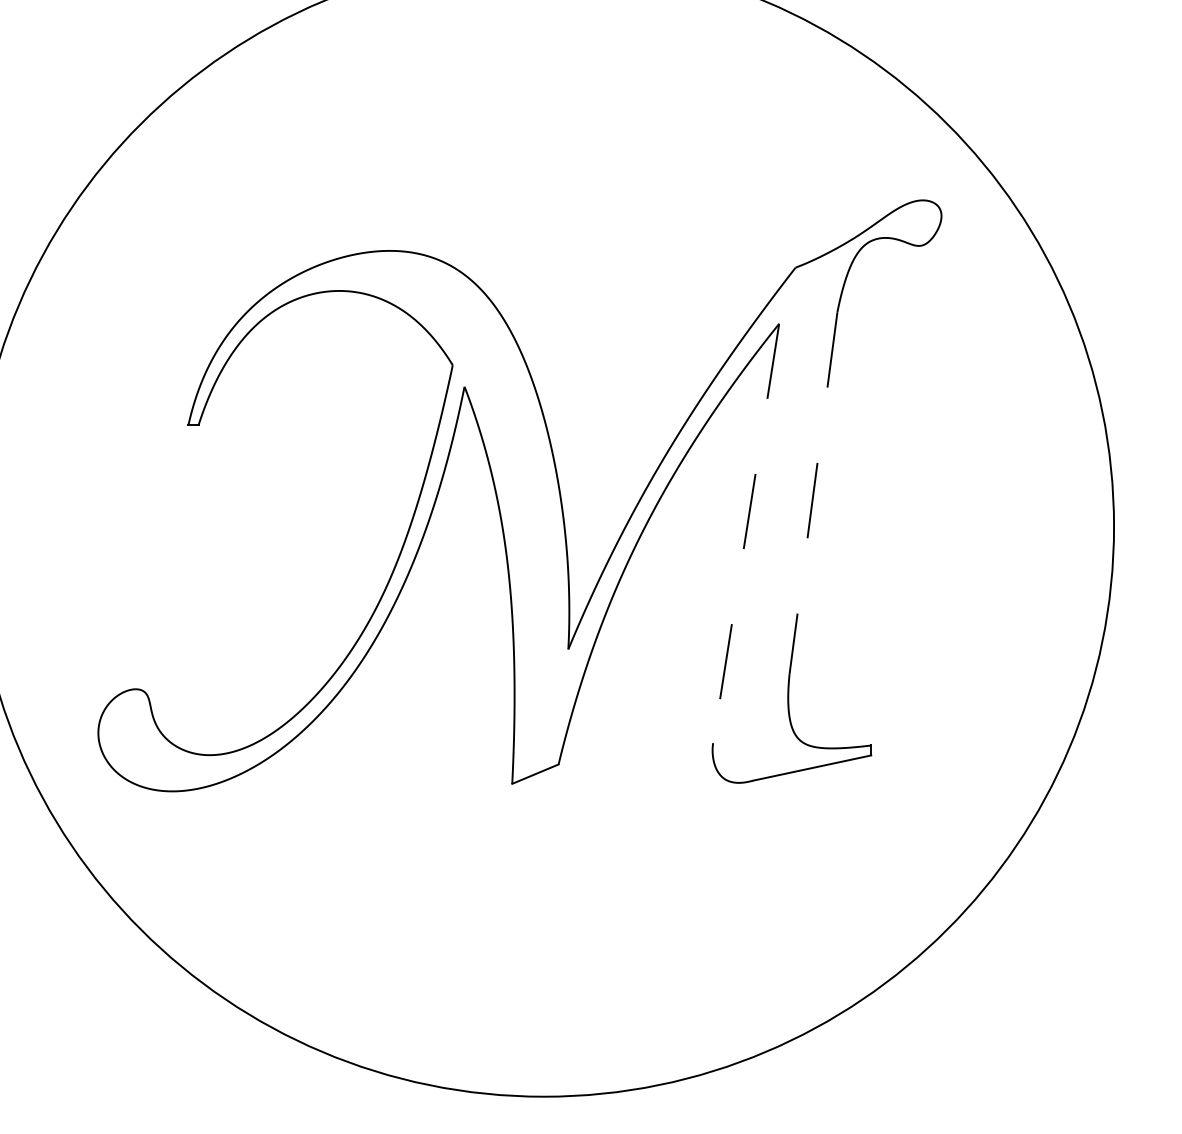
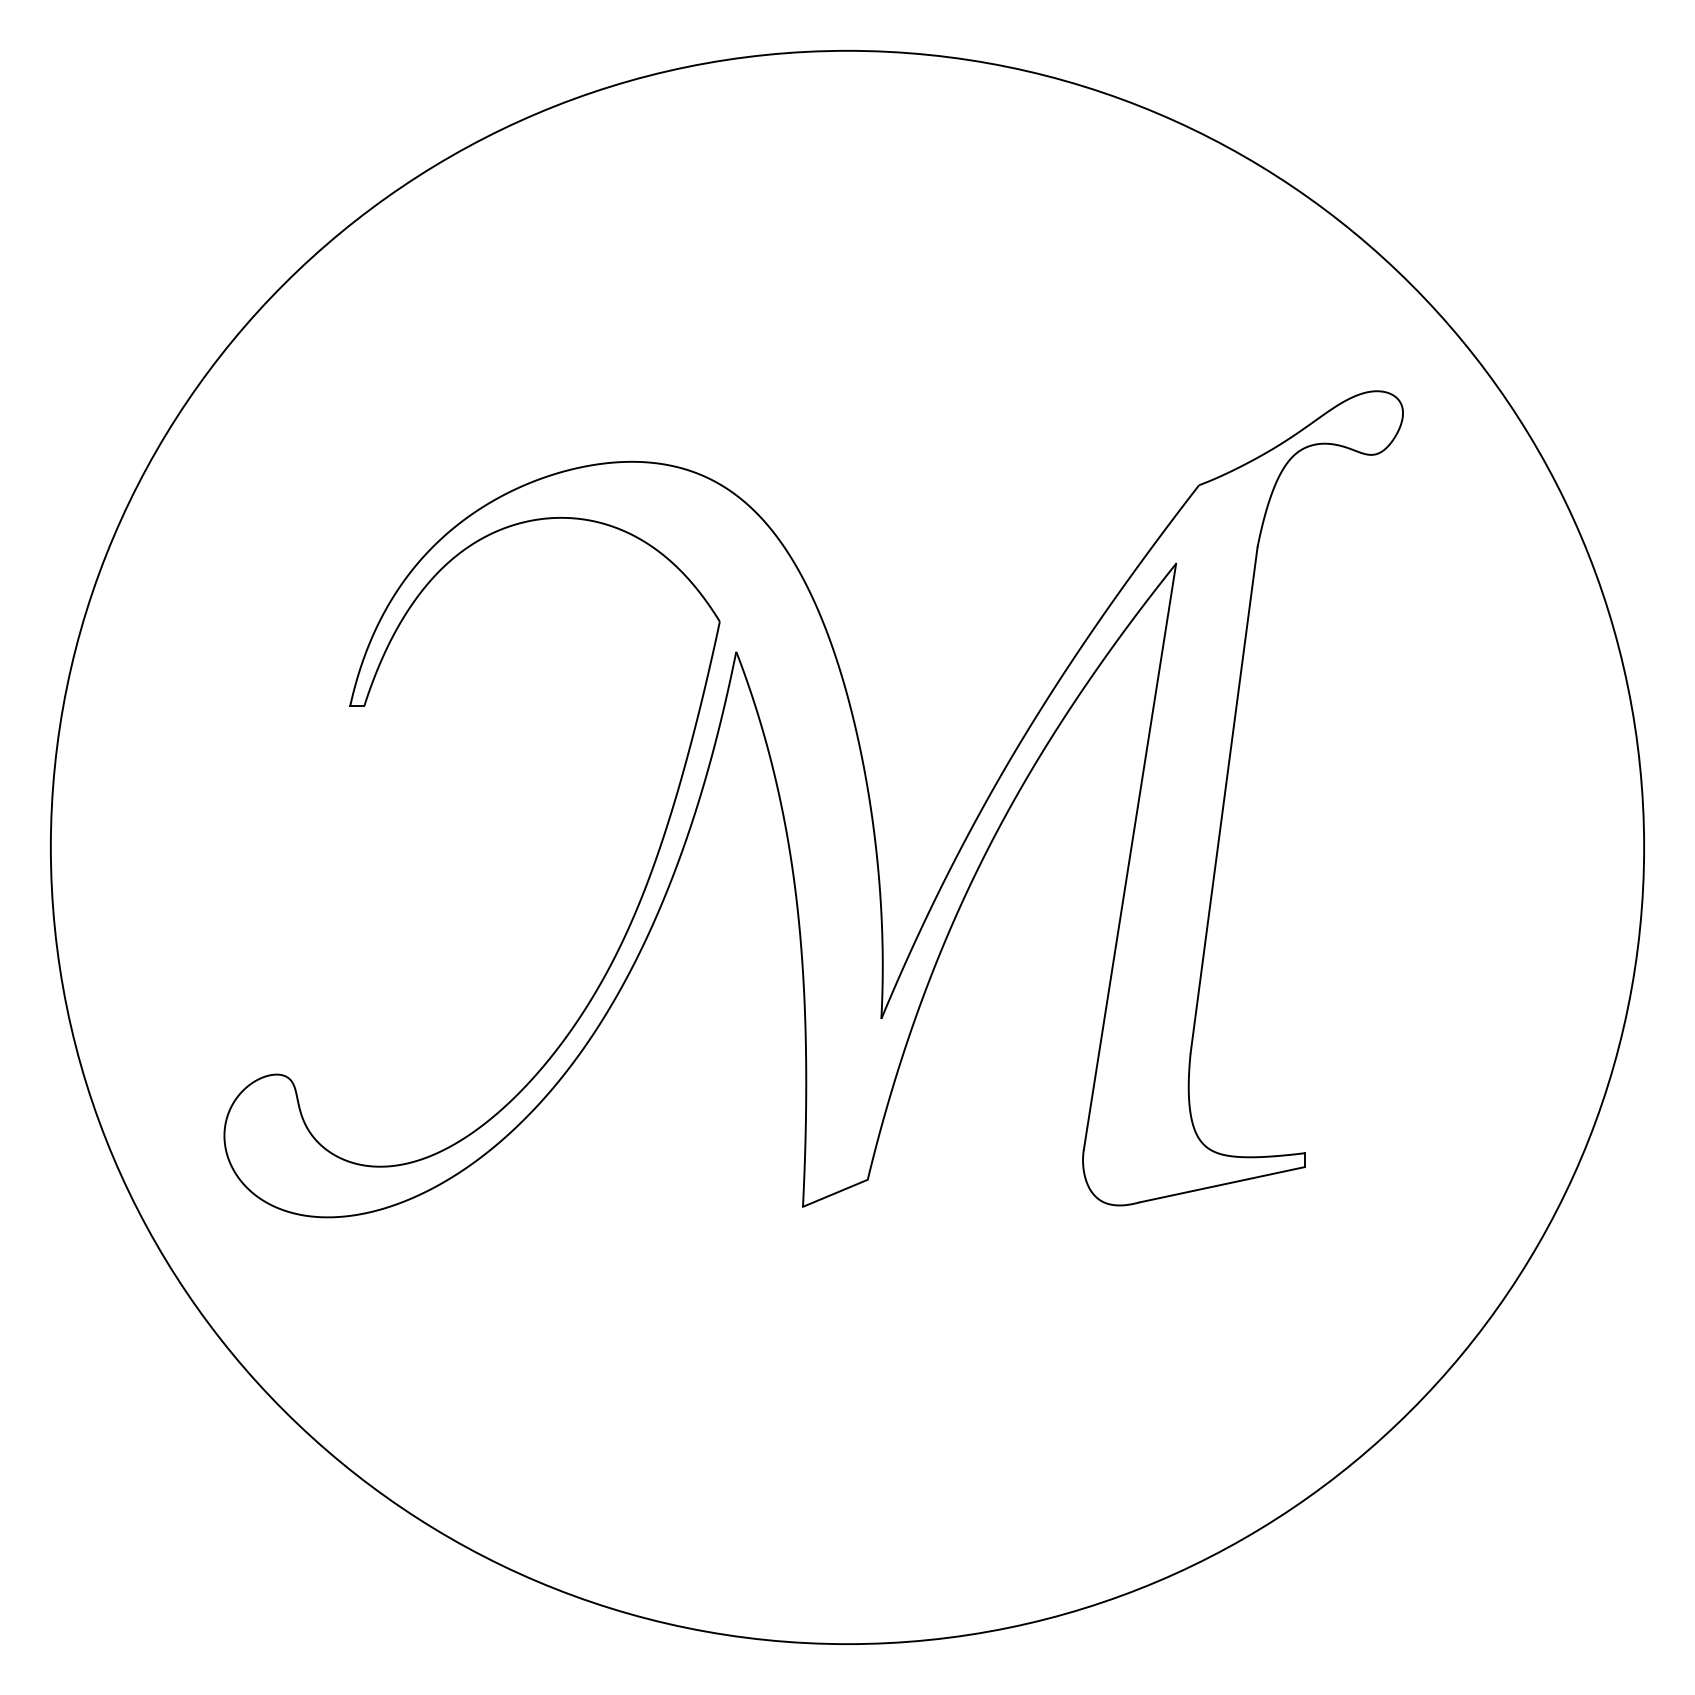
line: (813, 493) -> (1223, 801), dashed -> solid
line: (745, 533) -> (1129, 856), dashed -> solid

